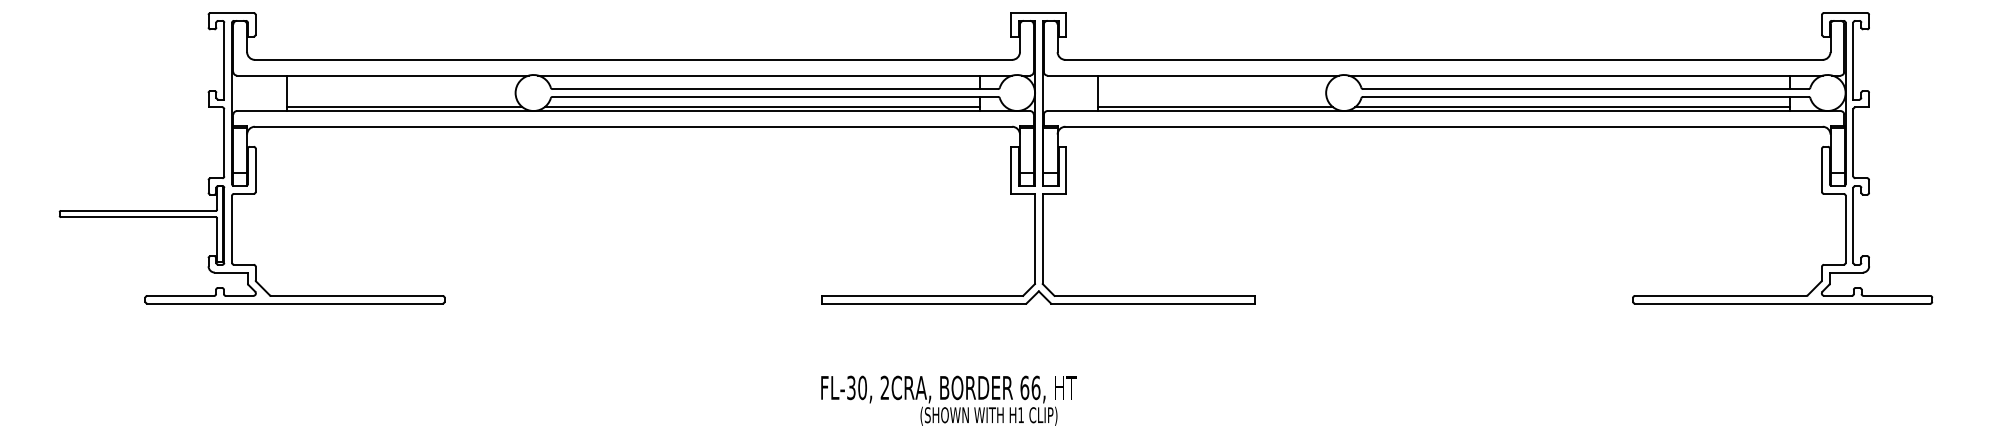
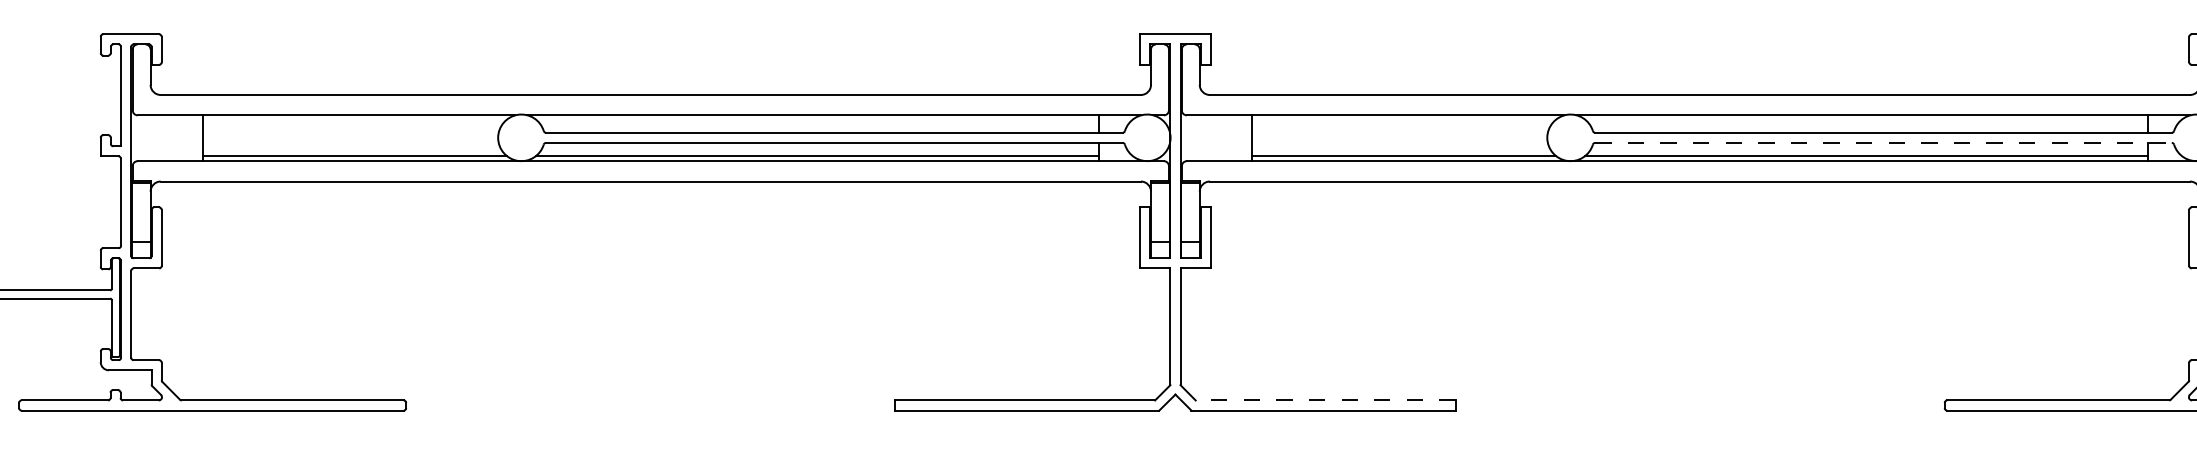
line: (1585, 96) -> (1883, 142), solid -> dashed
line: (1154, 295) -> (1325, 399), solid -> dashed

